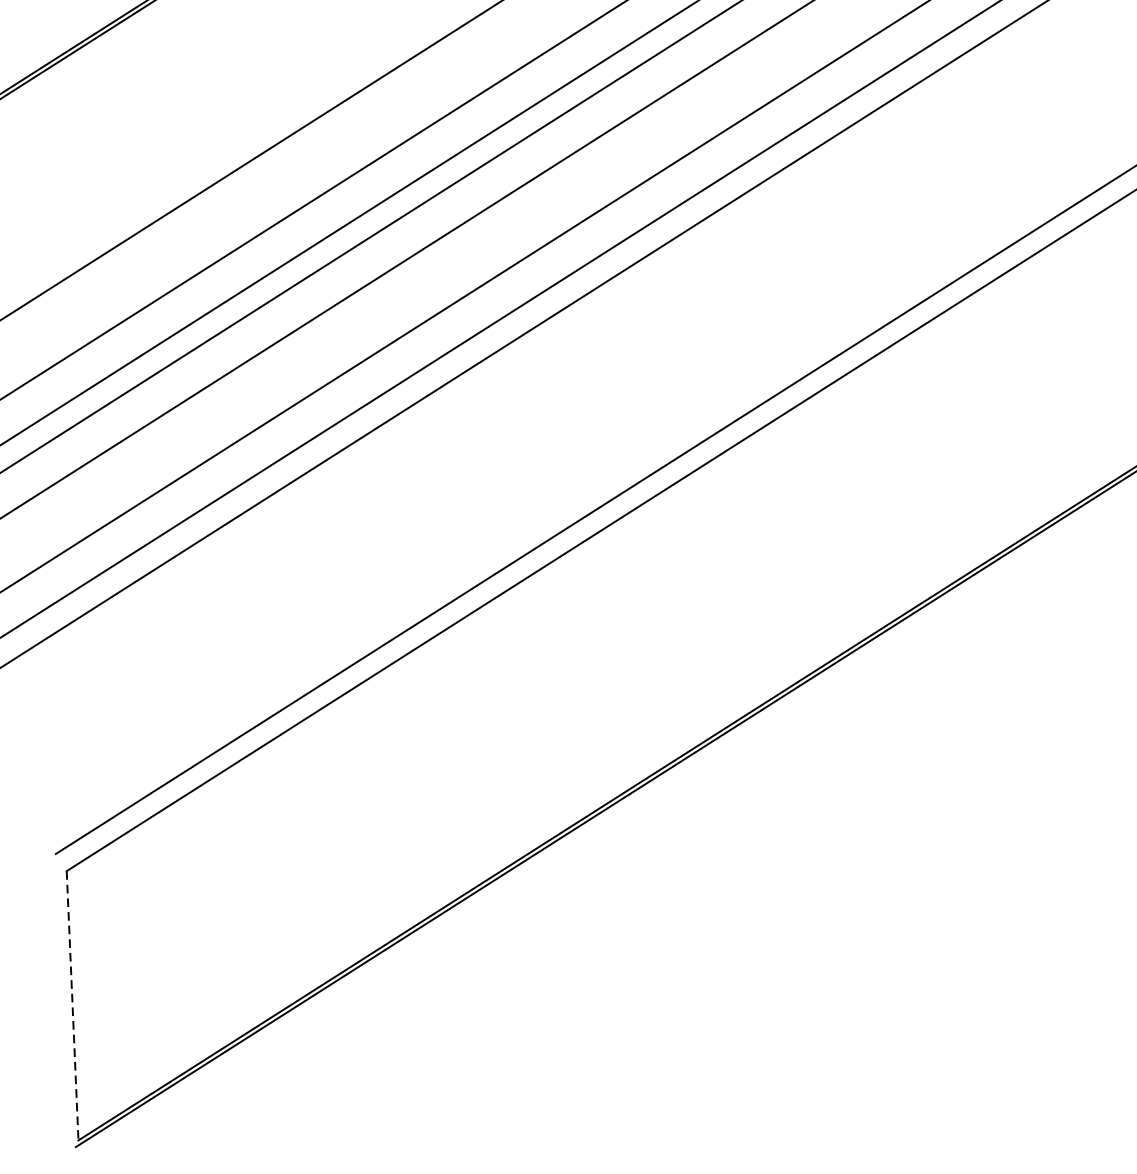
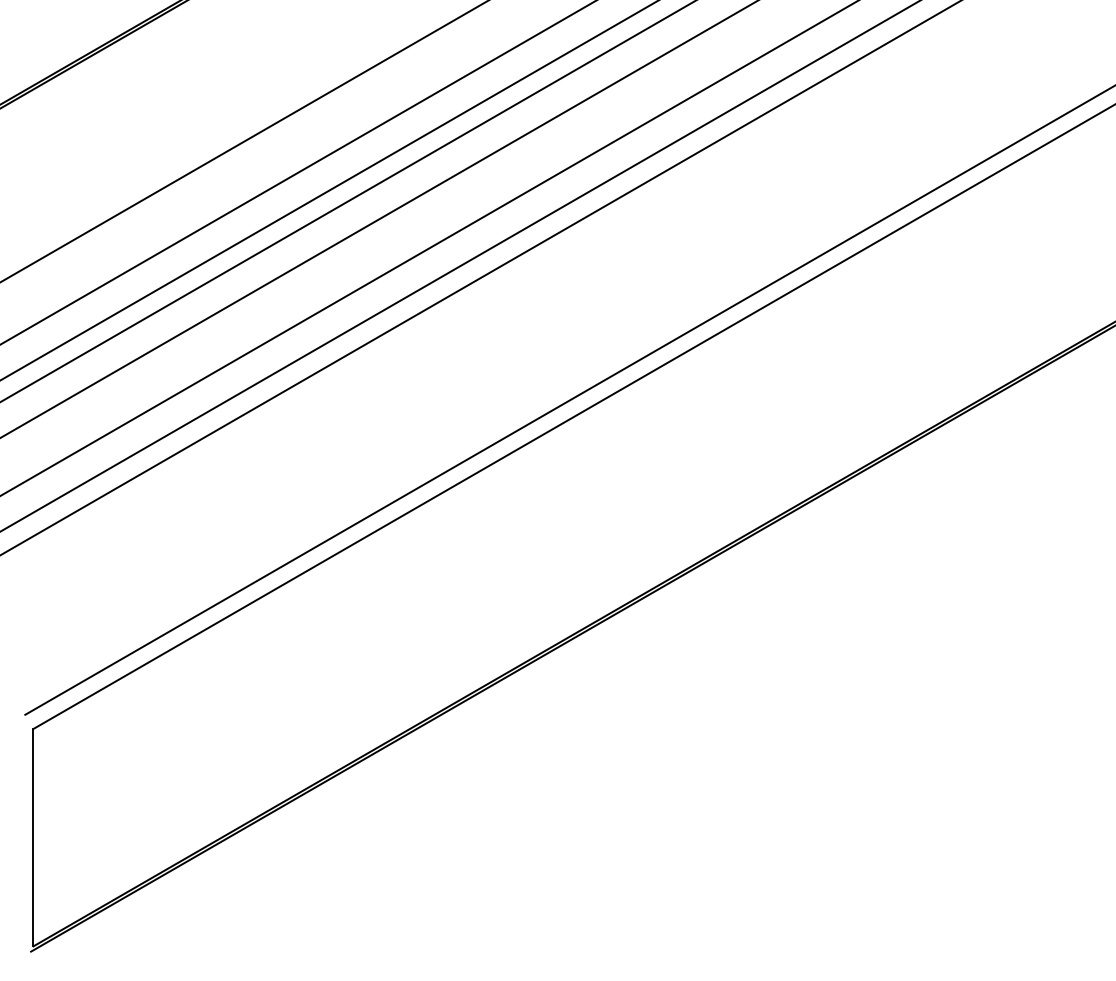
line: (72, 1005) -> (33, 837), dashed -> solid

